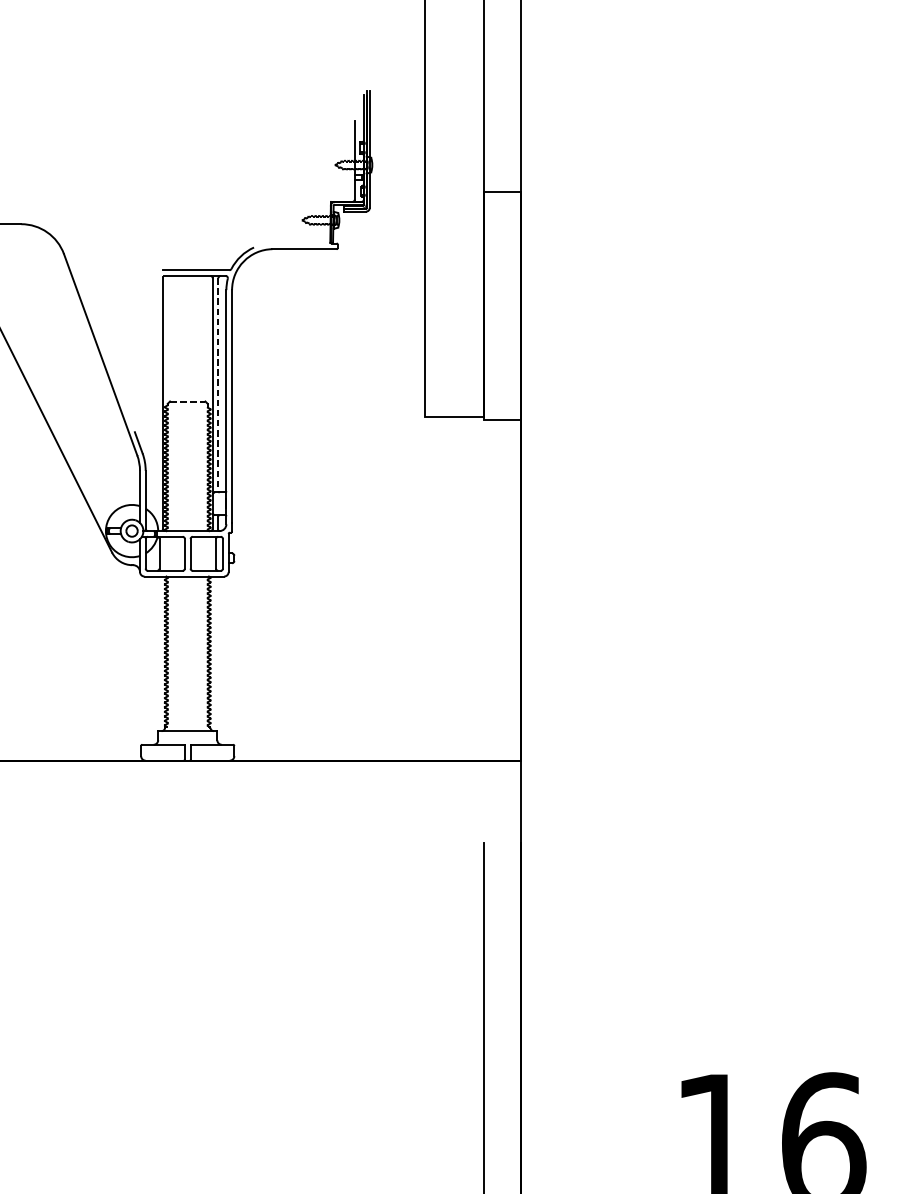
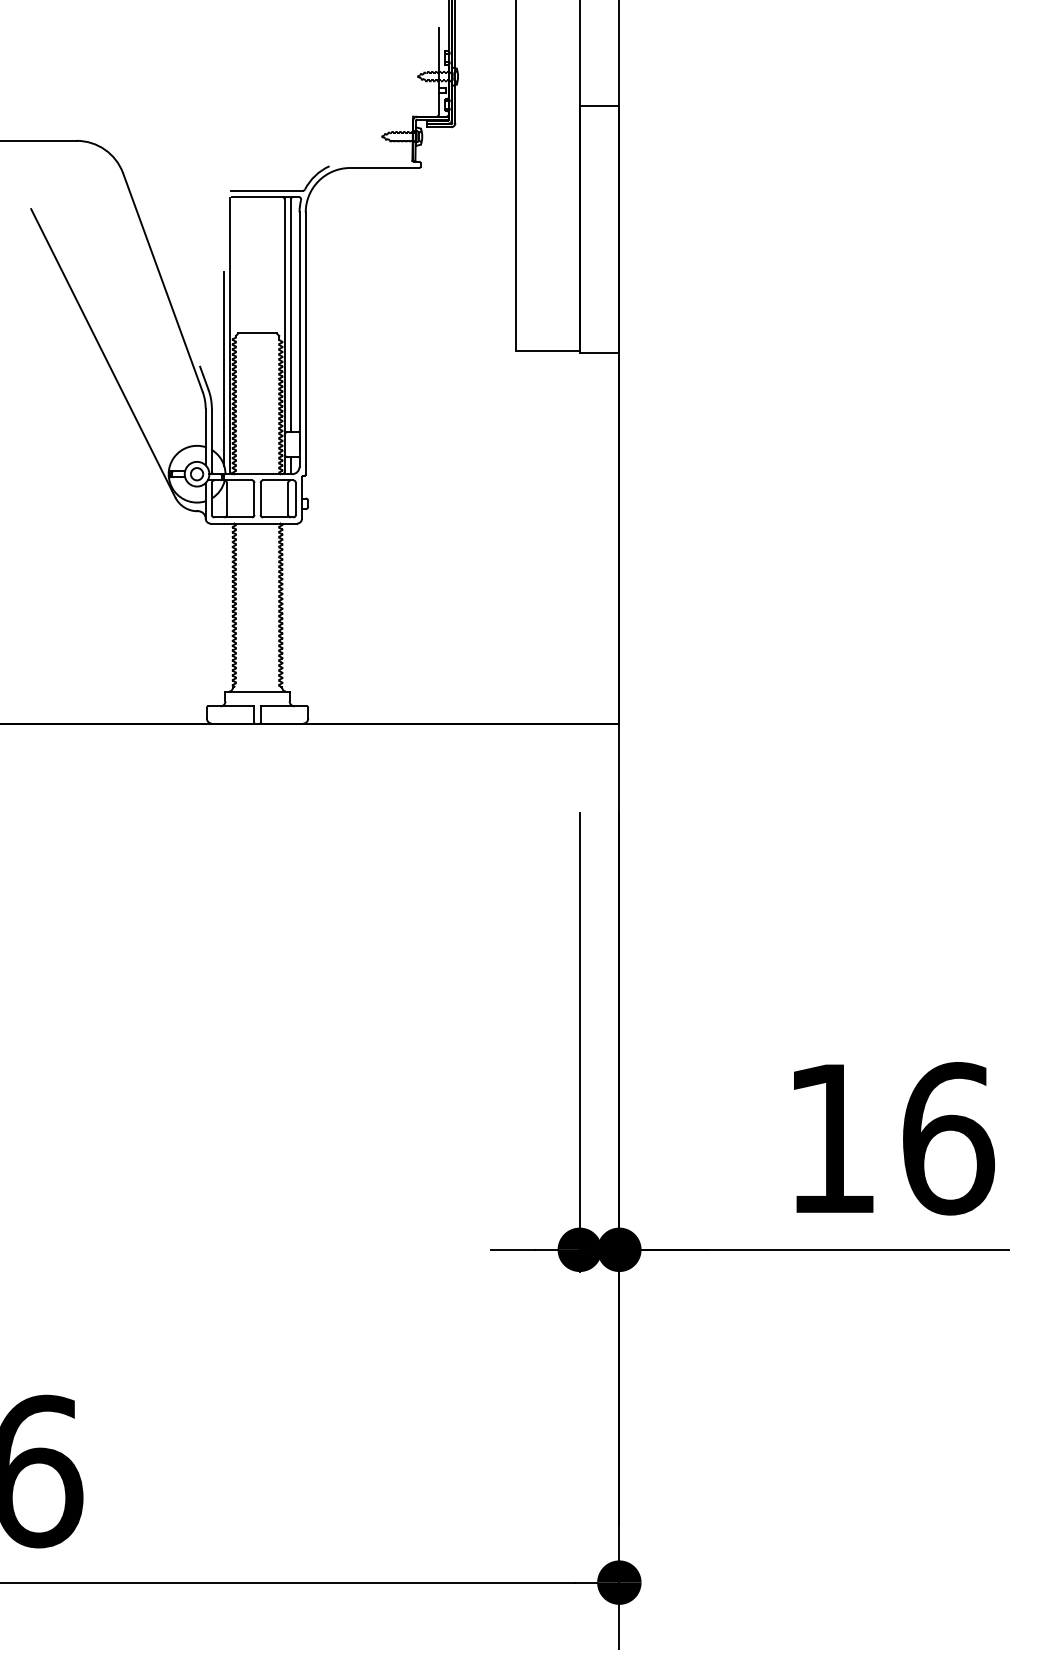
line: (218, 384) -> (290, 315), dashed -> solid
line: (188, 401) -> (258, 333), dashed -> solid
line: (157, 433) -> (224, 368), added

